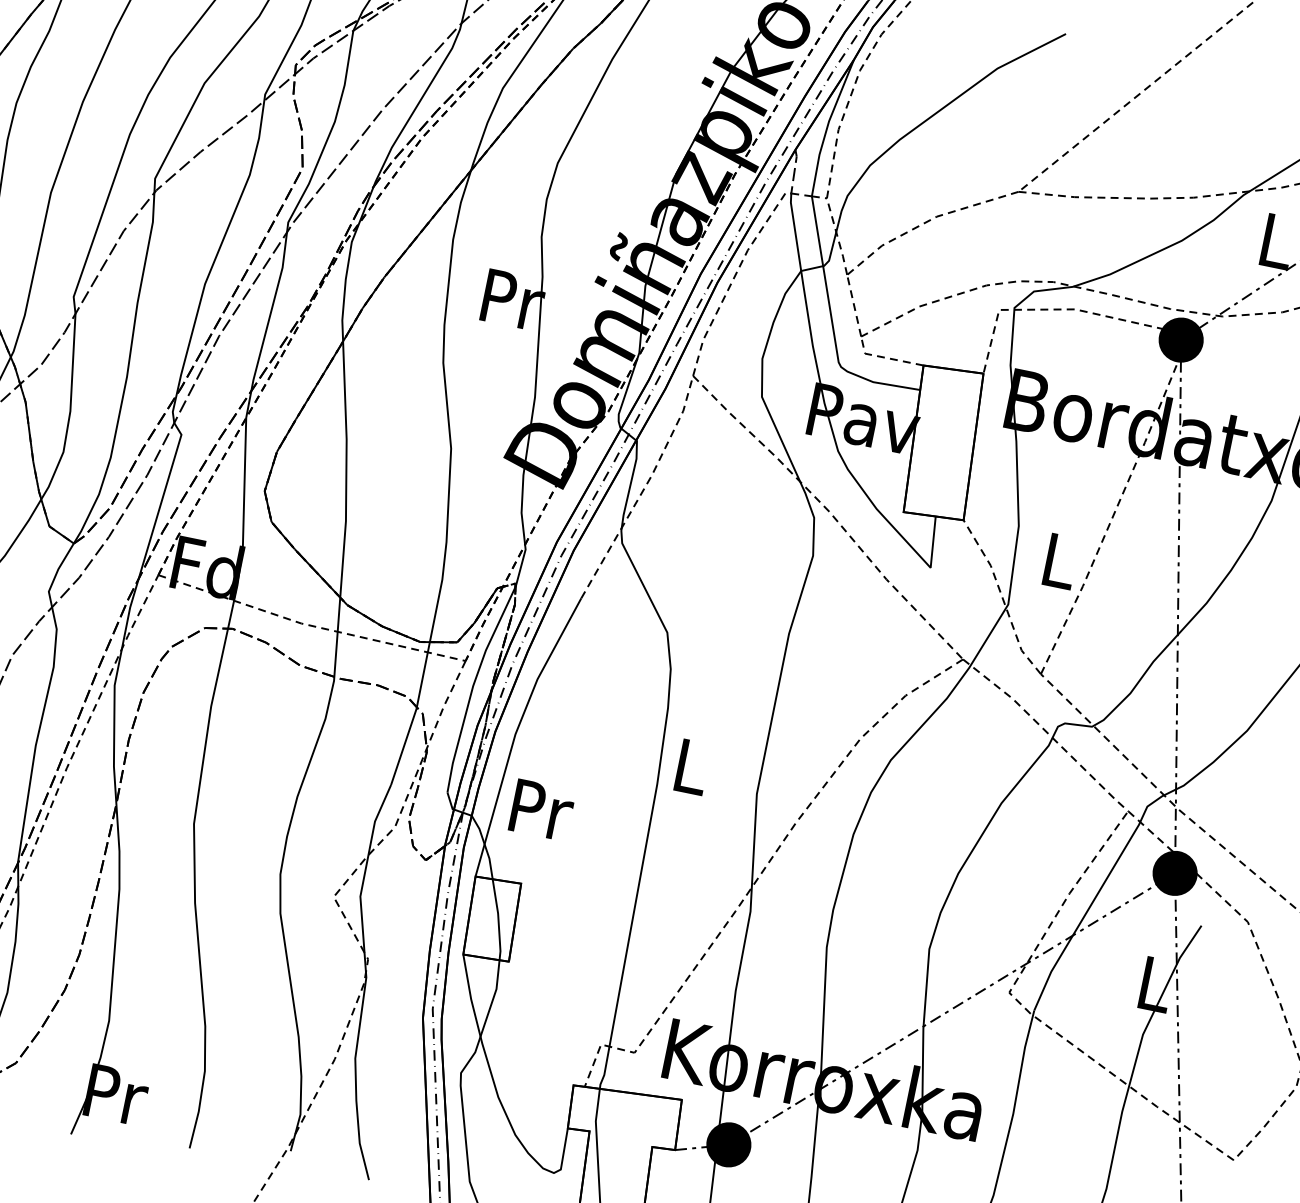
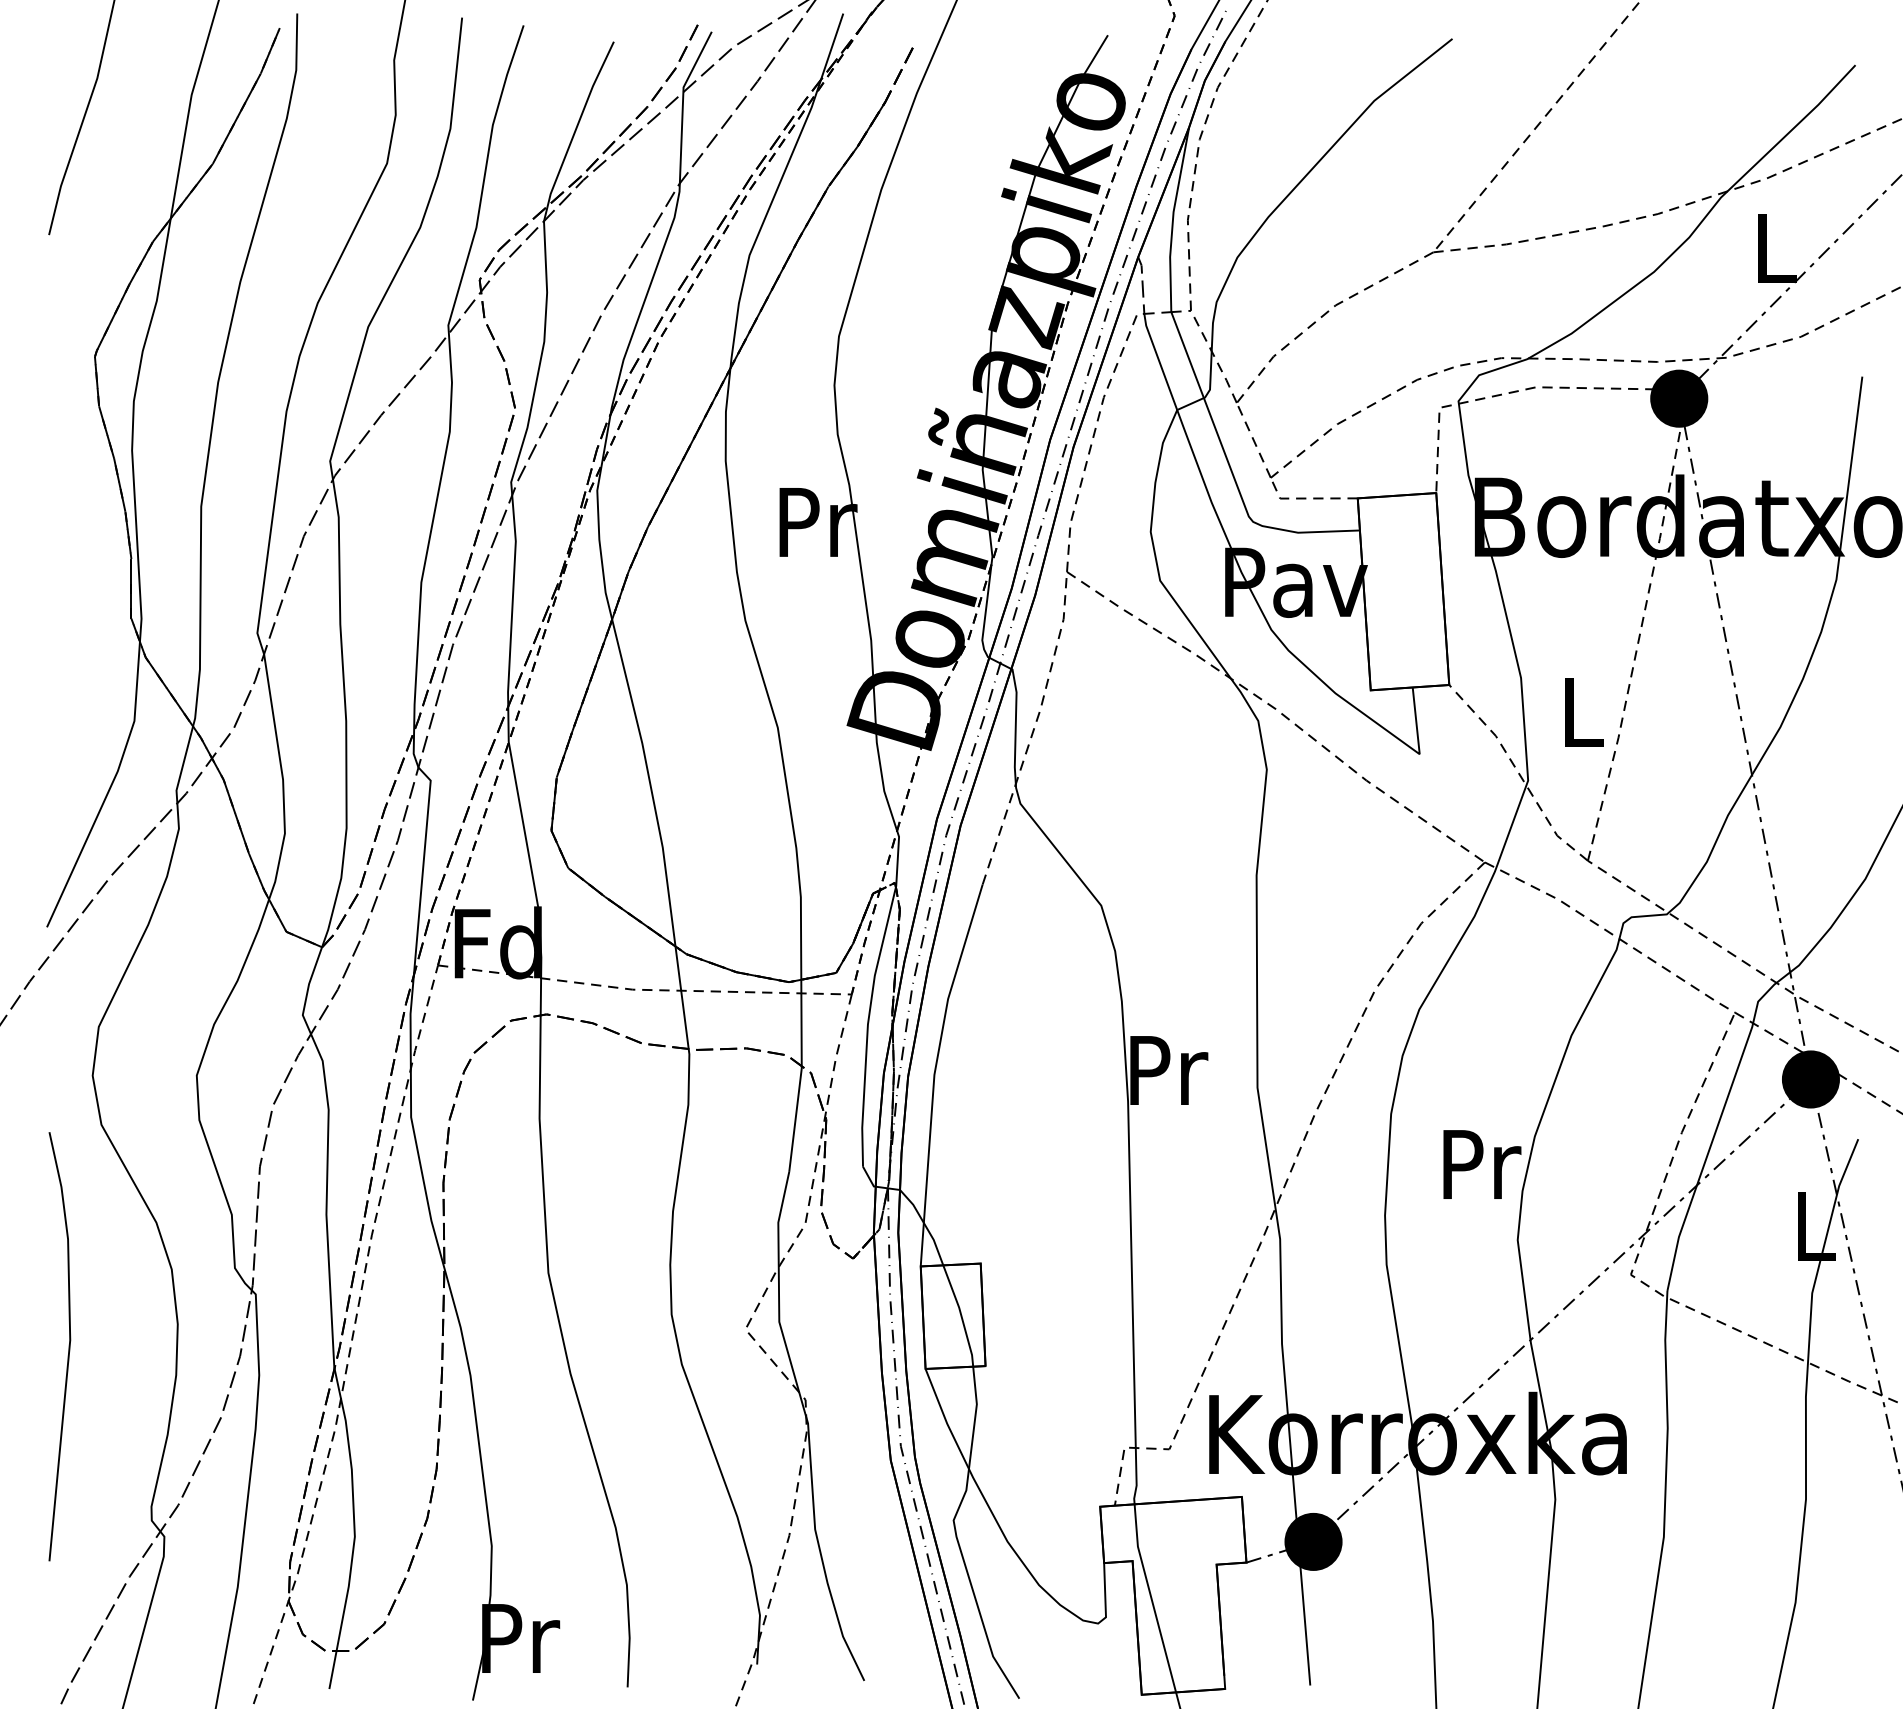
text: (693, 767) -> (1169, 1070), L -> Pr
text: (542, 810) -> (1482, 1164), moved

